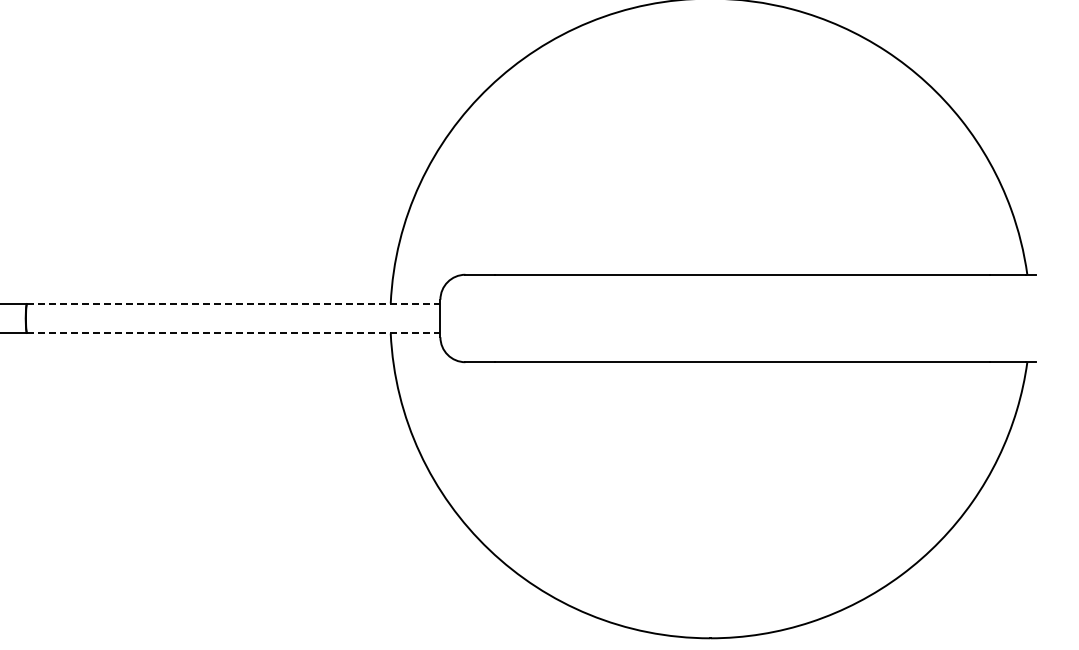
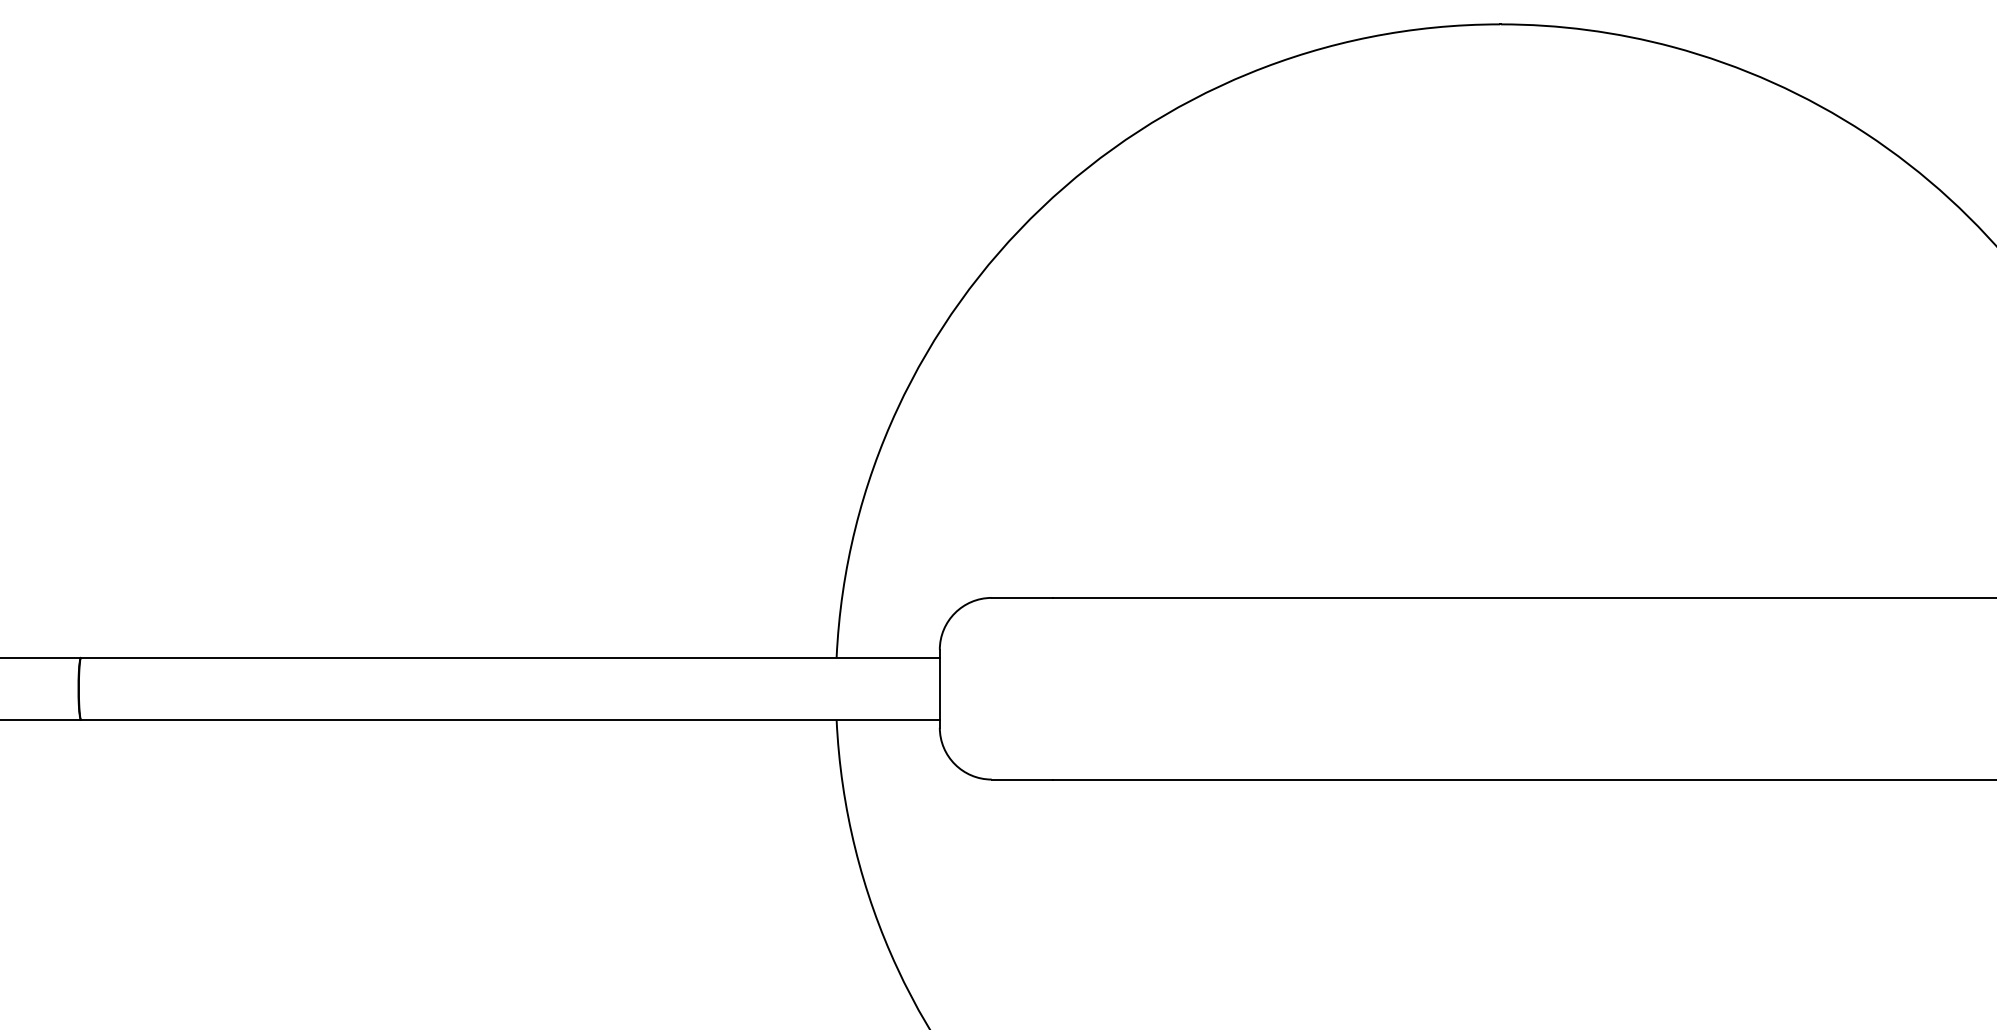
line: (233, 303) -> (509, 657), dashed -> solid
line: (233, 333) -> (509, 719), dashed -> solid

